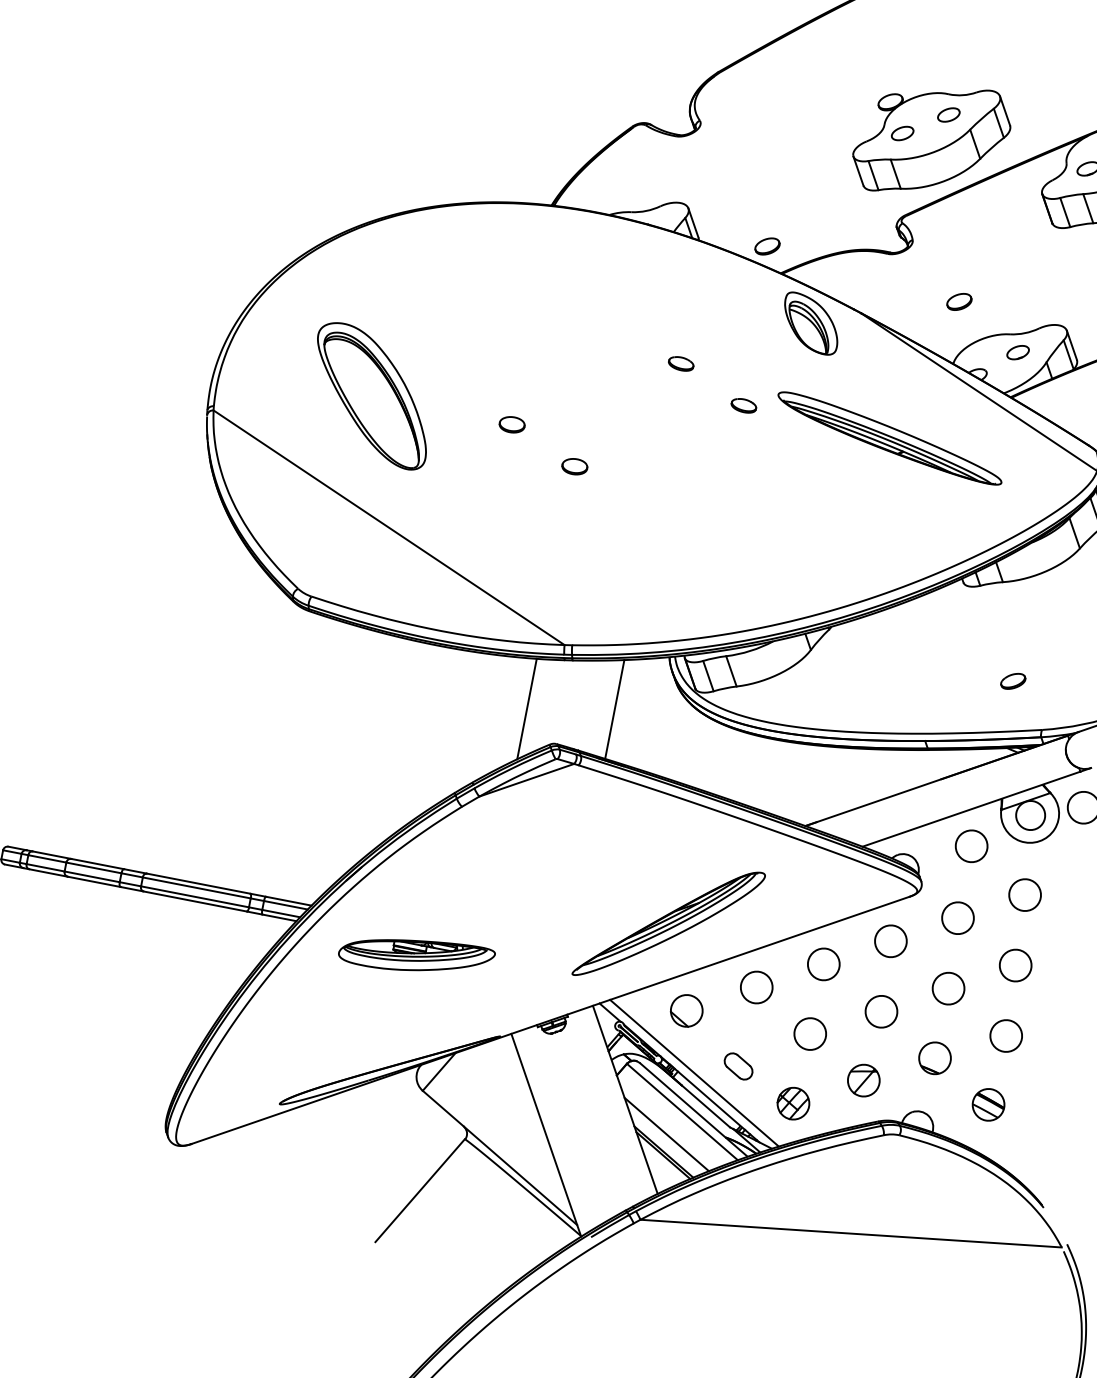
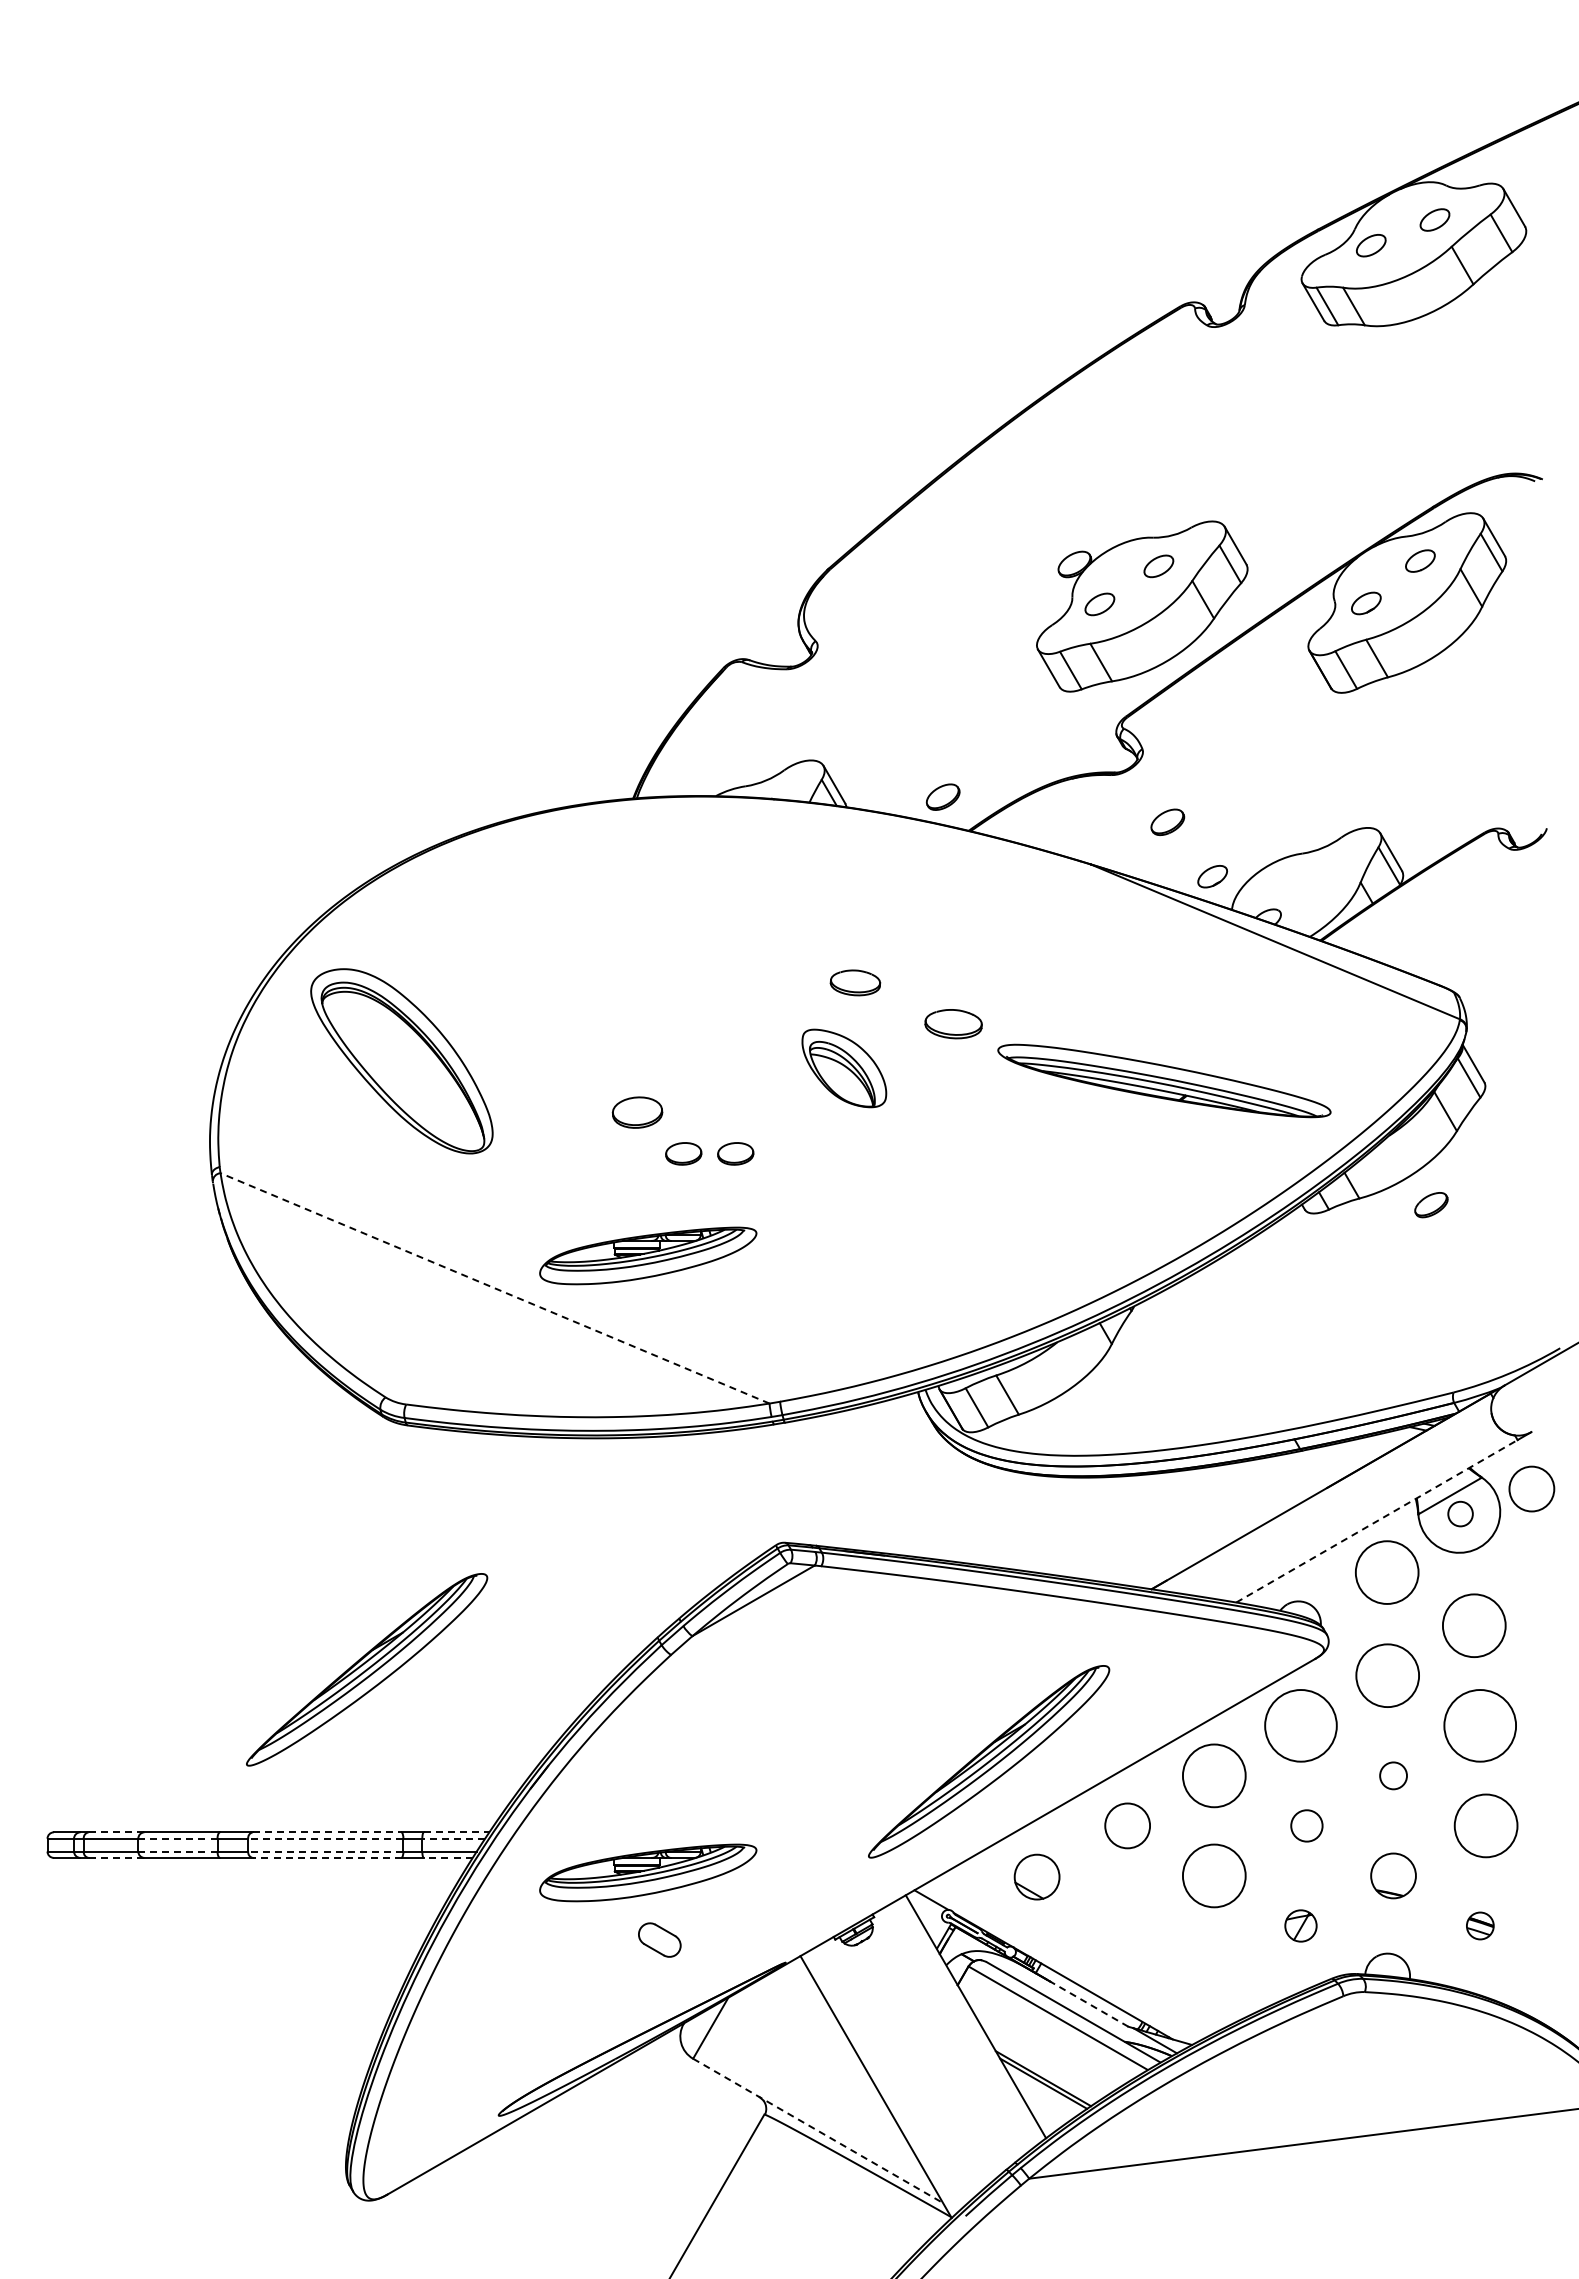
part: (959, 301) -> (1167, 821), moved
part: (811, 323) -> (844, 1068), moved
part: (1018, 352) -> (1212, 876), moved
part: (680, 363) -> (854, 982), size x1.4
part: (371, 395) -> (401, 1061), moved
part: (743, 405) -> (952, 1023), size x1.6
part: (512, 424) -> (637, 1112), size x1.4
part: (890, 438) -> (1164, 1080), moved
part: (538, 459) -> (683, 1153), added
part: (500, 525) -> (648, 1255), added
line: (389, 527) -> (495, 1288), solid -> dashed
part: (1013, 681) -> (1431, 1205), moved
line: (526, 709) -> (734, 1502), removed
line: (614, 709) -> (856, 1479), removed
part: (248, 775) -> (367, 1669), added
line: (971, 809) -> (1377, 1521), solid -> dashed
circle: (1030, 815) -> (1460, 1513), size x0.6
circle: (971, 846) -> (1386, 1572), size x1.4
line: (52, 855) -> (116, 1832), solid -> dashed
line: (93, 867) -> (177, 1838), solid -> dashed
line: (48, 872) -> (116, 1857), solid -> dashed
line: (91, 876) -> (177, 1851), solid -> dashed
line: (198, 883) -> (327, 1832), solid -> dashed
line: (196, 887) -> (325, 1838), solid -> dashed
circle: (1024, 894) -> (1473, 1625), size x1.4
line: (194, 896) -> (325, 1851), solid -> dashed
line: (195, 901) -> (327, 1857), solid -> dashed
line: (288, 901) -> (456, 1832), solid -> dashed
line: (285, 905) -> (453, 1838), solid -> dashed
line: (279, 917) -> (447, 1857), solid -> dashed
circle: (957, 917) -> (1387, 1675), size x1.4
circle: (890, 941) -> (1300, 1725), size x1.6
circle: (823, 964) -> (1213, 1775), size x1.4
circle: (1015, 965) -> (1479, 1725), size x1.6
circle: (948, 988) -> (1393, 1775), size x0.6
circle: (881, 1011) -> (1306, 1825), size x0.7
circle: (809, 1033) -> (1213, 1875), size x1.4
circle: (1005, 1035) -> (1485, 1825), size x1.4
part: (738, 1066) -> (659, 1939), moved
line: (694, 1073) -> (1064, 1961), removed
part: (863, 1080) -> (1300, 1925), size x0.7
part: (793, 1103) -> (1209, 1976), removed
part: (988, 1104) -> (1480, 1925), size x0.6
line: (705, 1105) -> (1088, 2003), solid -> dashed
line: (666, 1134) -> (1042, 2053), removed
line: (500, 1158) -> (818, 2131), solid -> dashed

